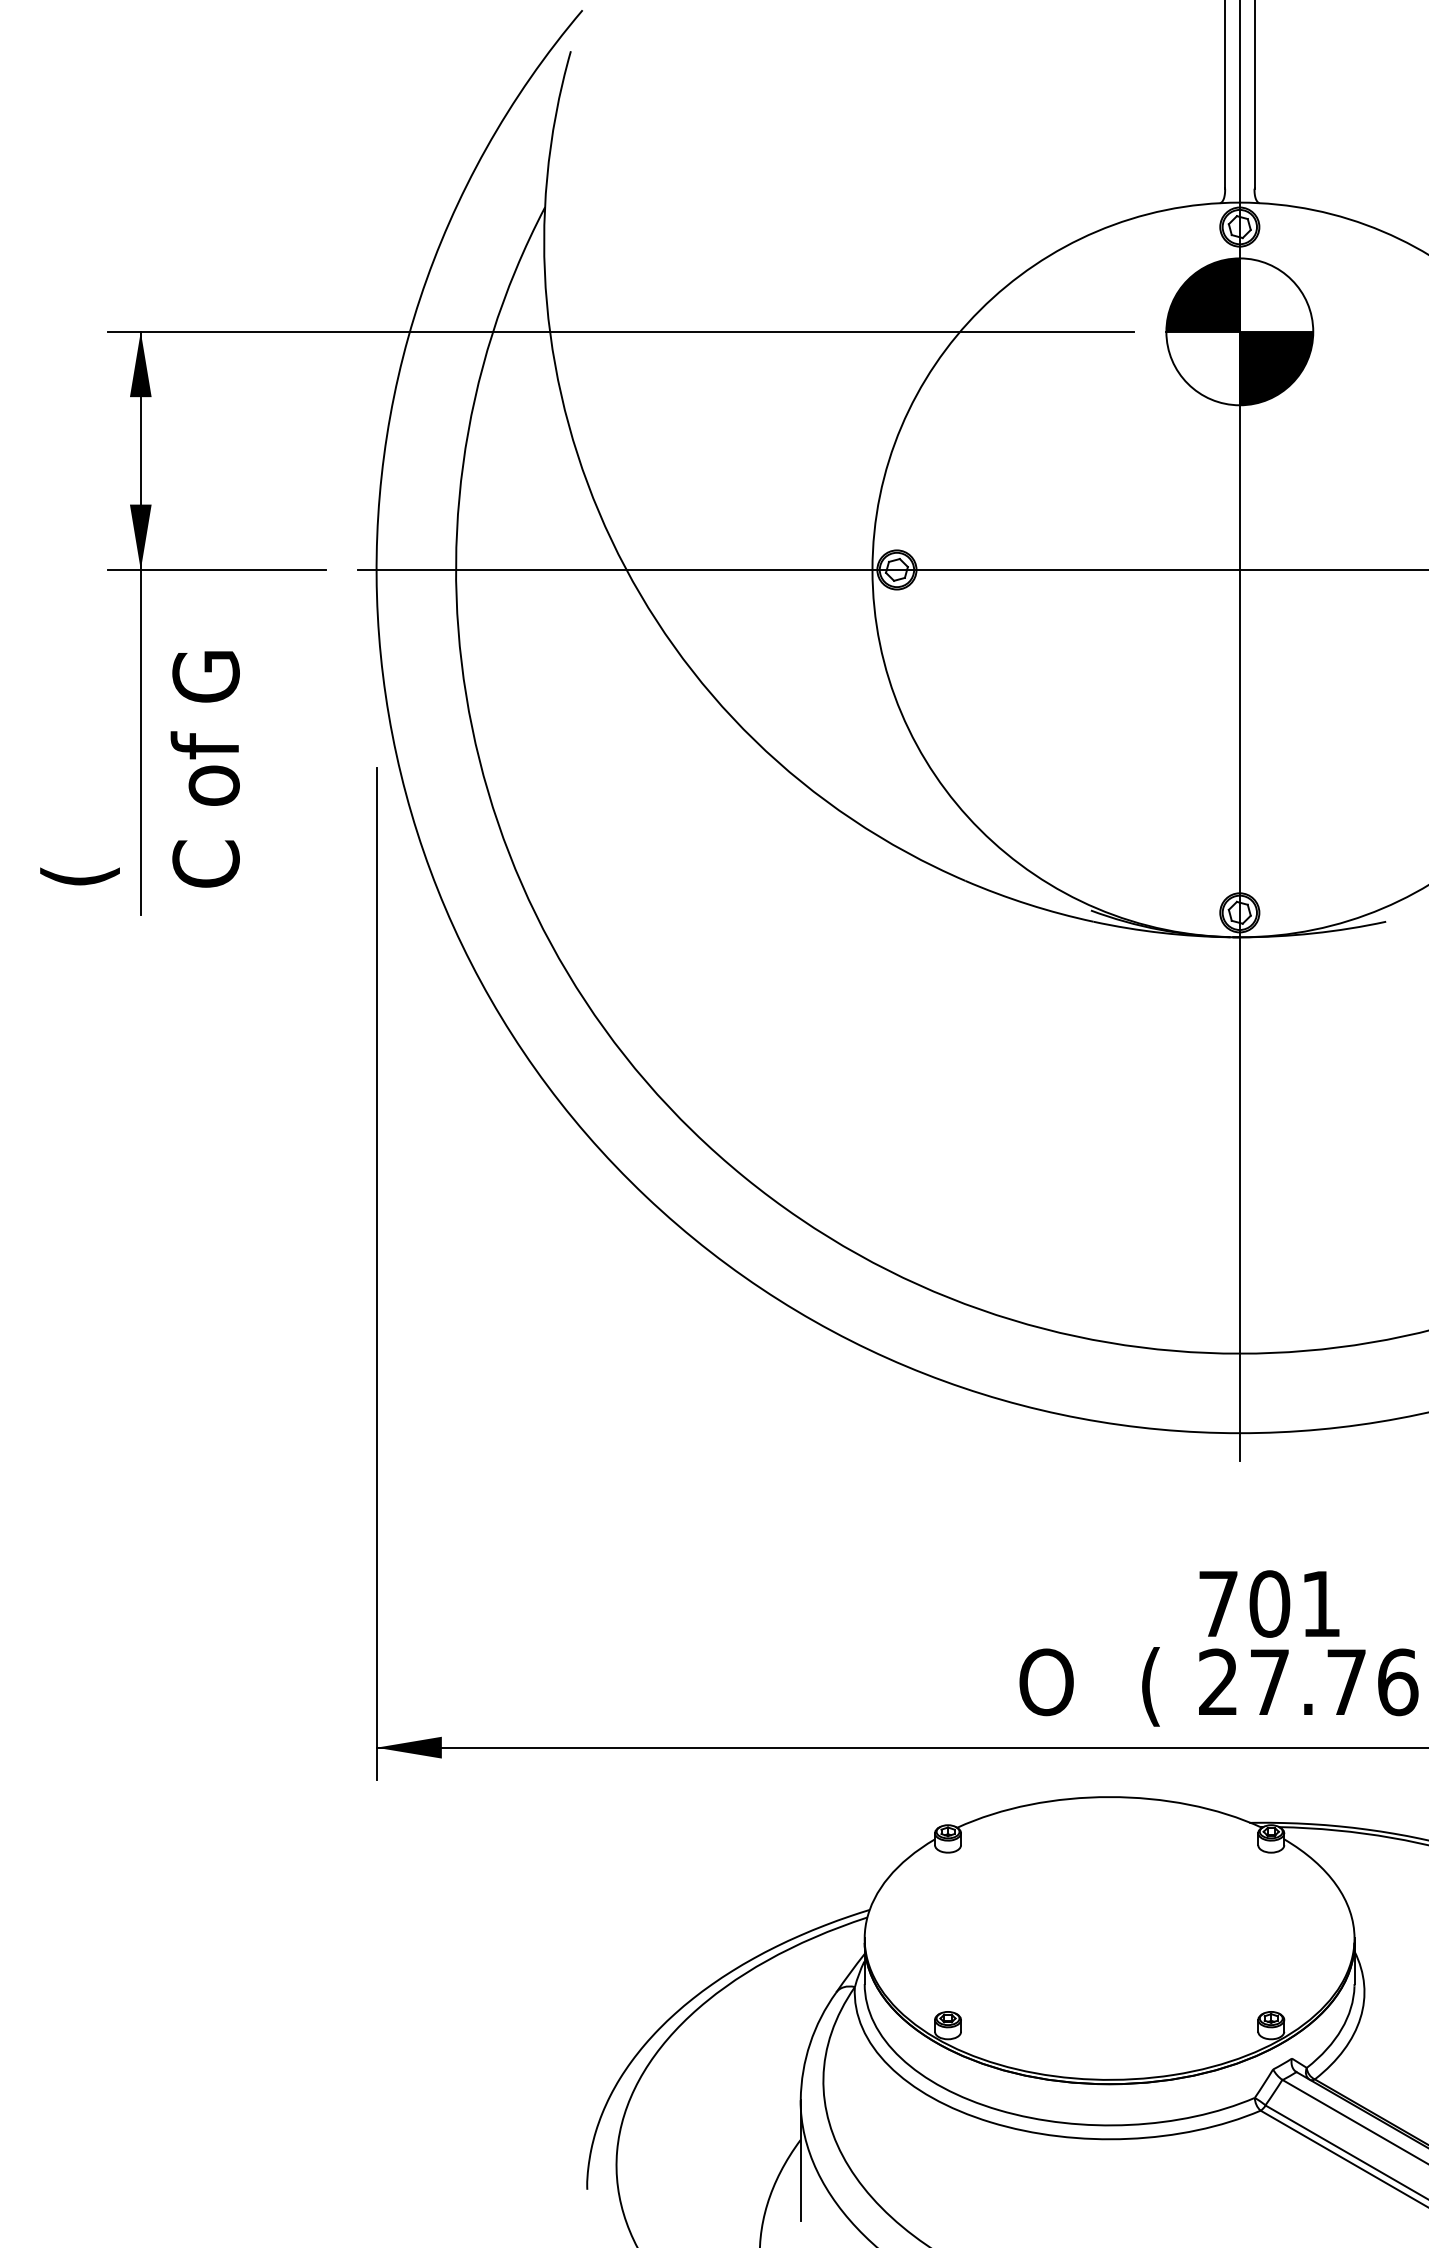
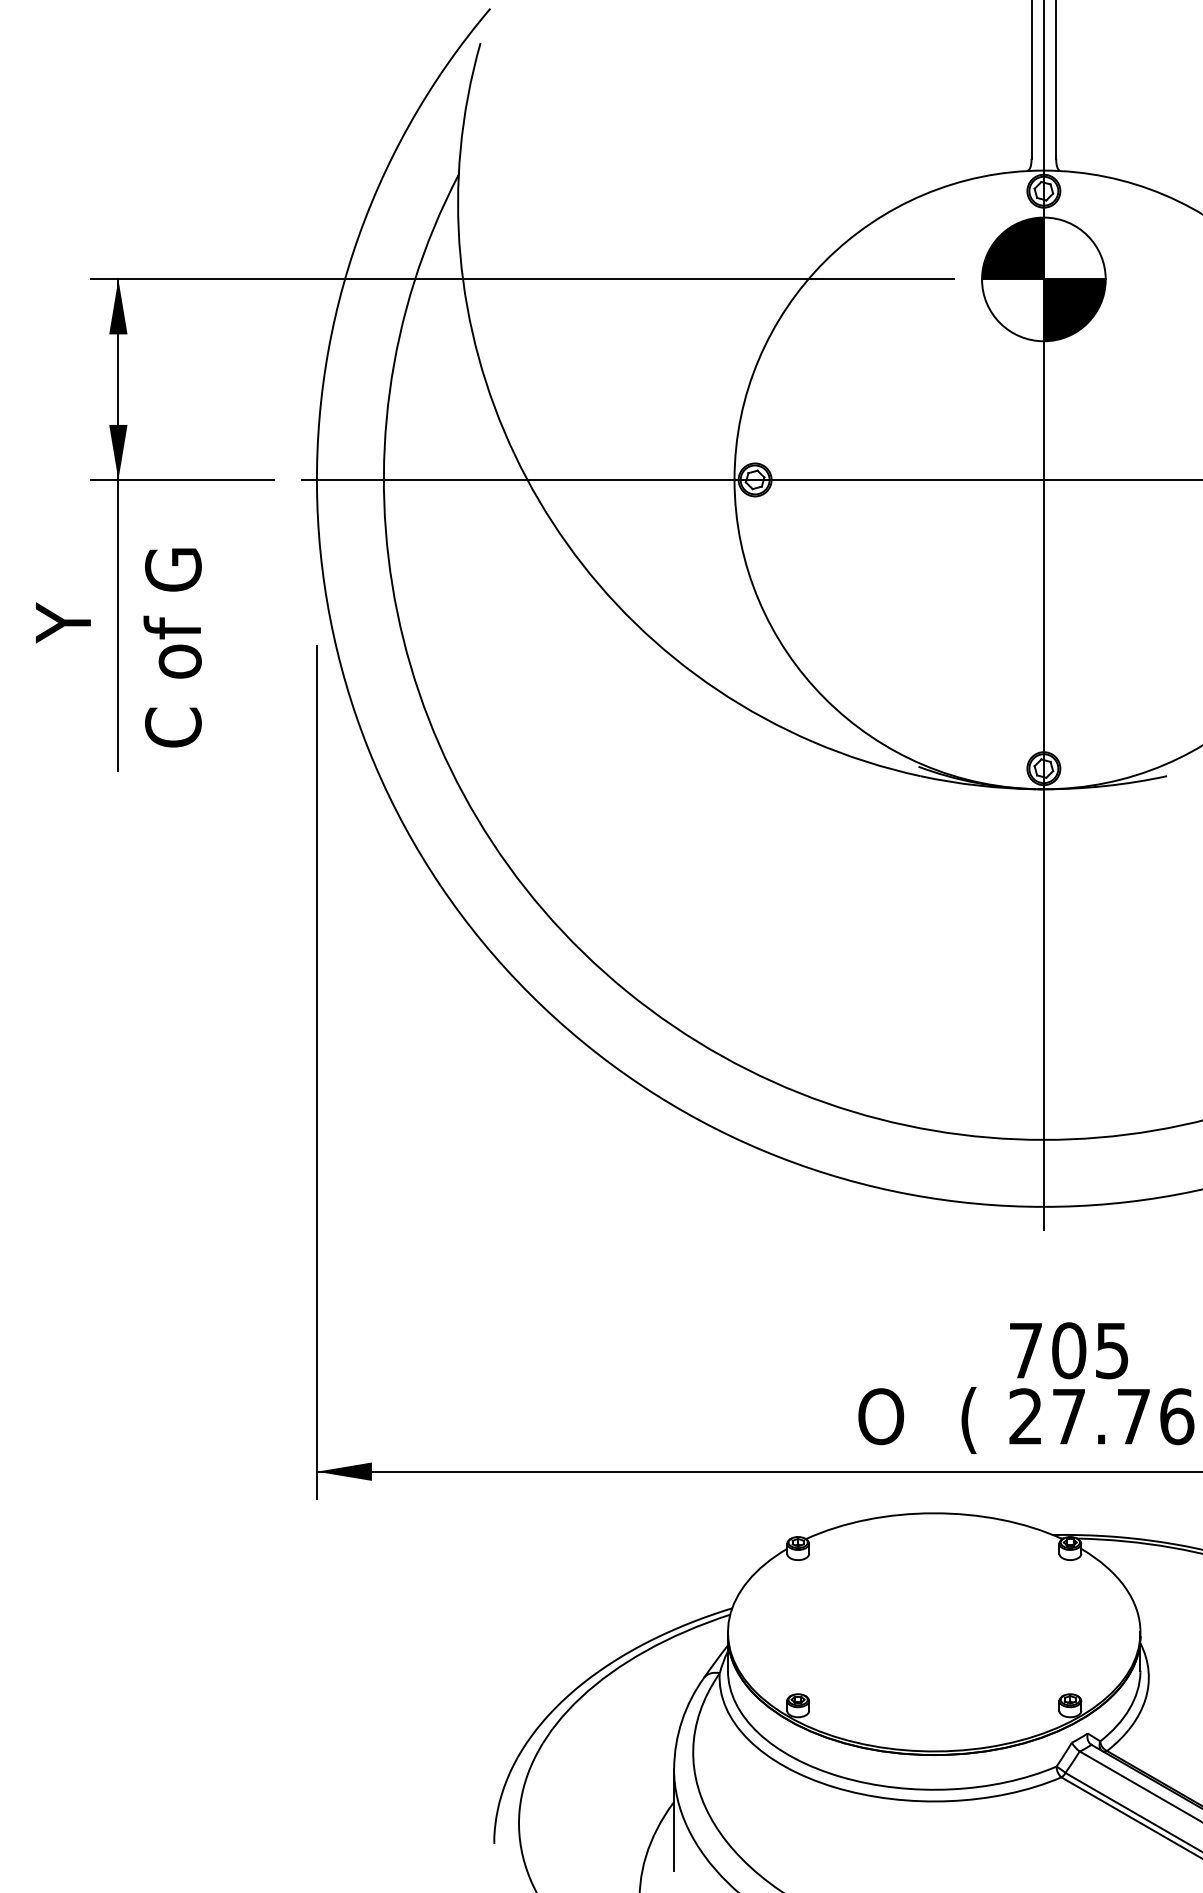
text: (79, 800) -> (66, 674), ( -> Y
text: (1320, 1604) -> (1111, 1351), 701 -> 705

